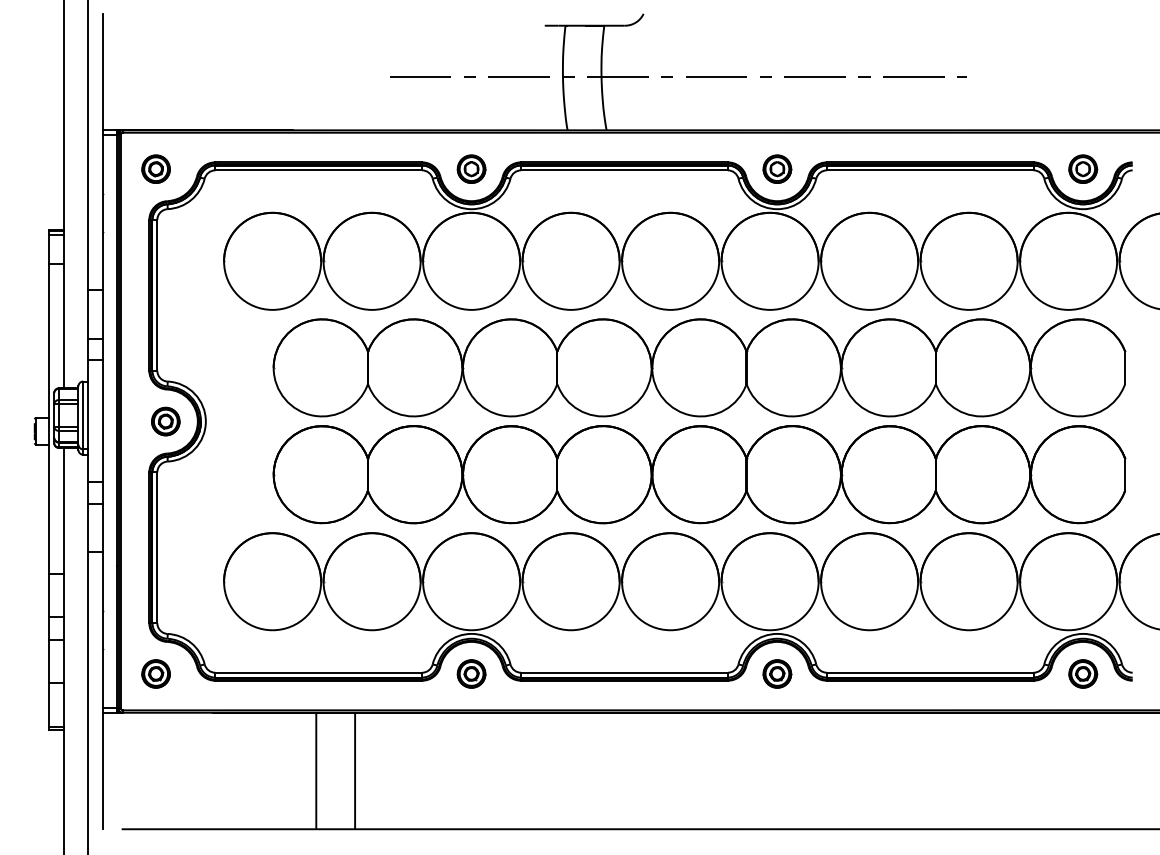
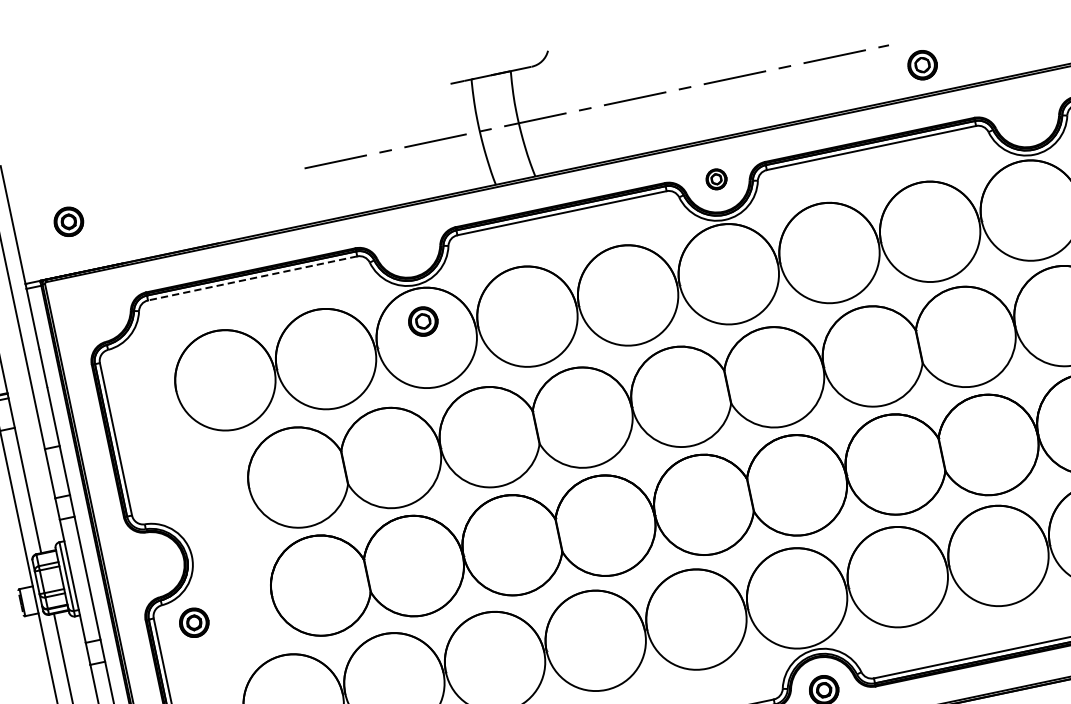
part: (155, 168) -> (68, 221), moved
part: (471, 168) -> (423, 320), moved
part: (777, 168) -> (716, 178), size x0.7
part: (1083, 168) -> (922, 64), moved
line: (318, 170) -> (252, 278), solid -> dashed
part: (165, 421) -> (193, 622), moved

